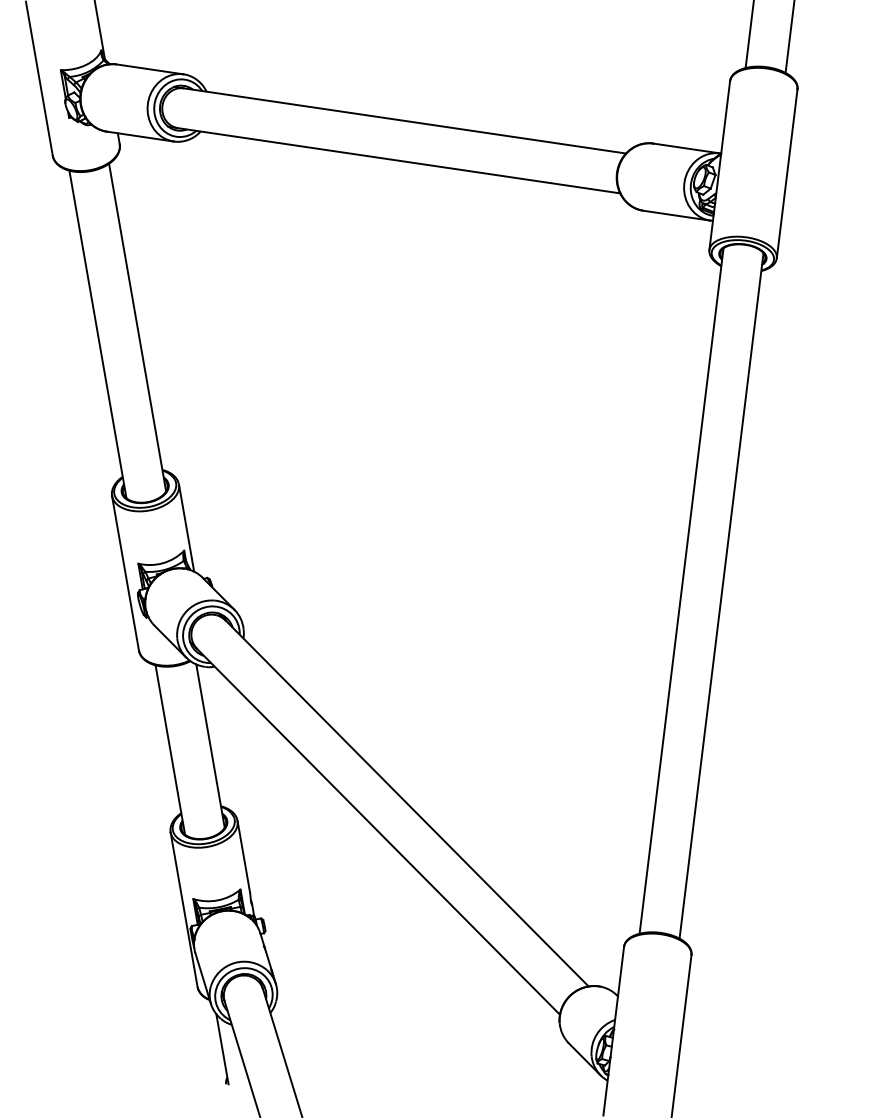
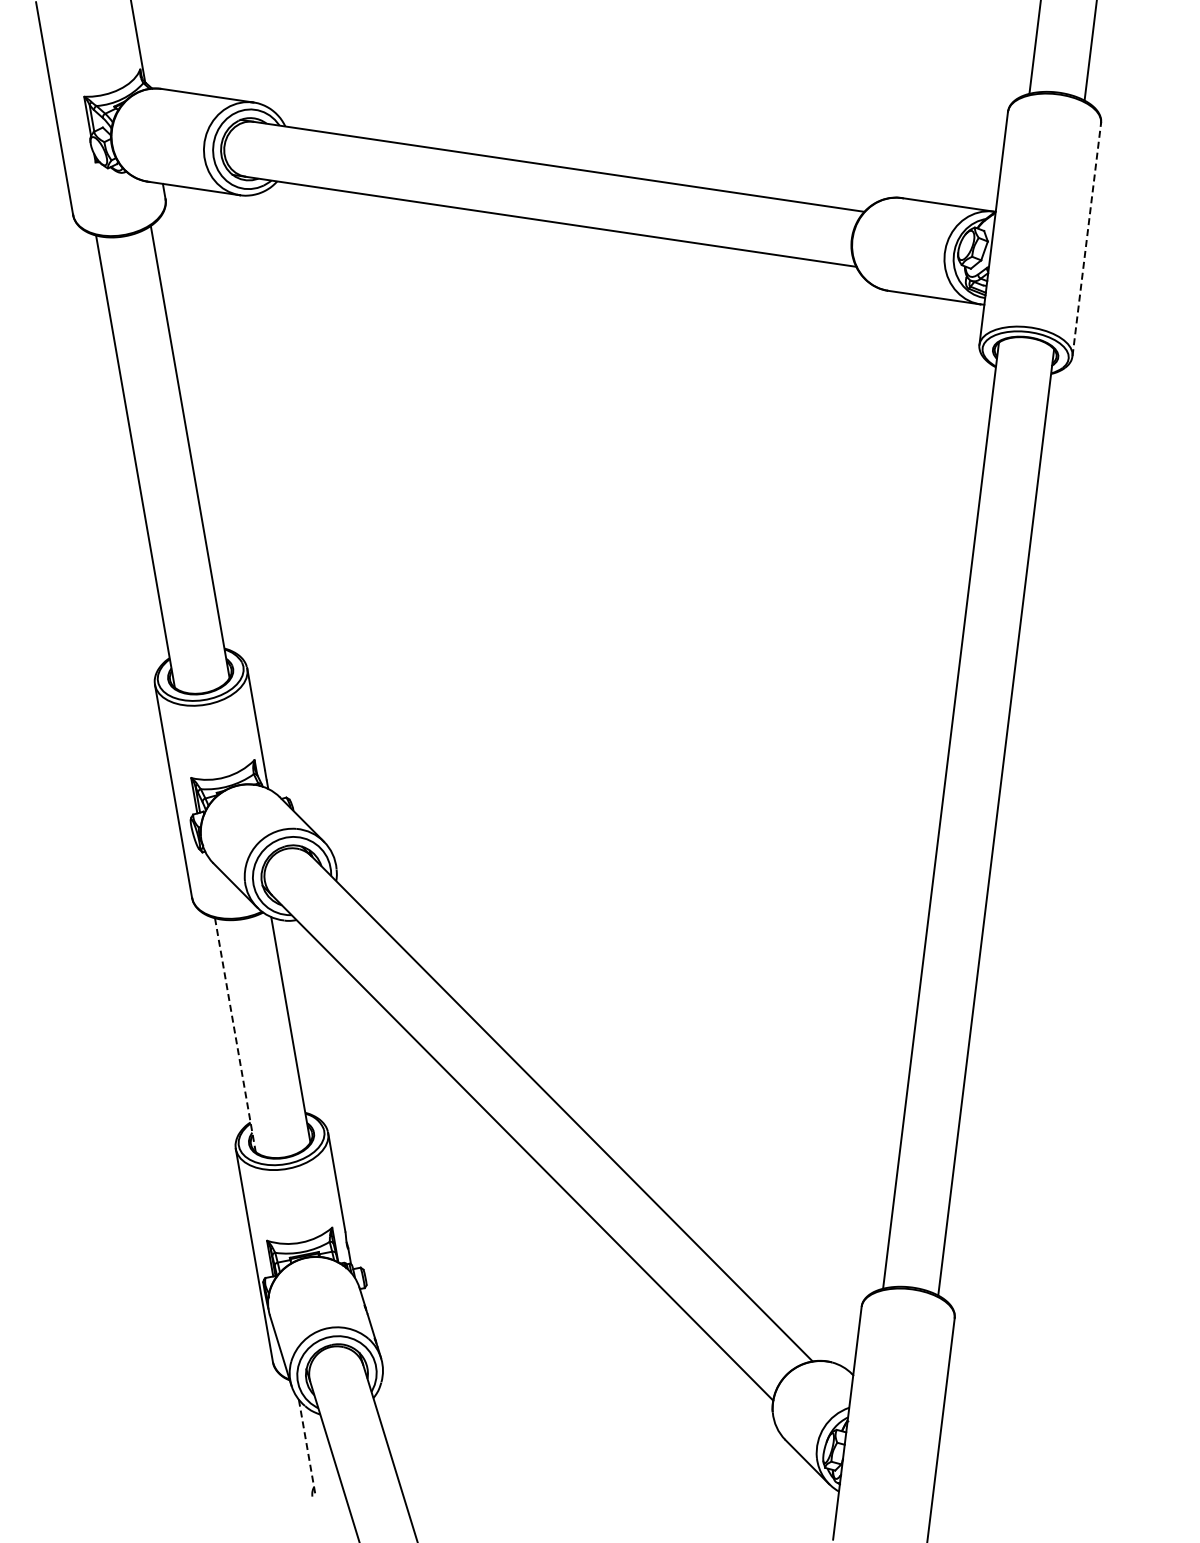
line: (786, 173) -> (1086, 239), solid -> dashed
line: (170, 750) -> (235, 1035), solid -> dashed
line: (222, 1049) -> (307, 1448), solid -> dashed

